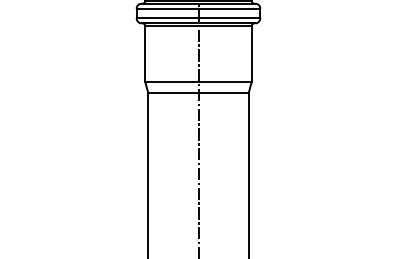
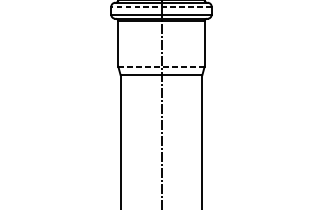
line: (198, 8) -> (161, 6), solid -> dashed
line: (198, 82) -> (161, 66), solid -> dashed

